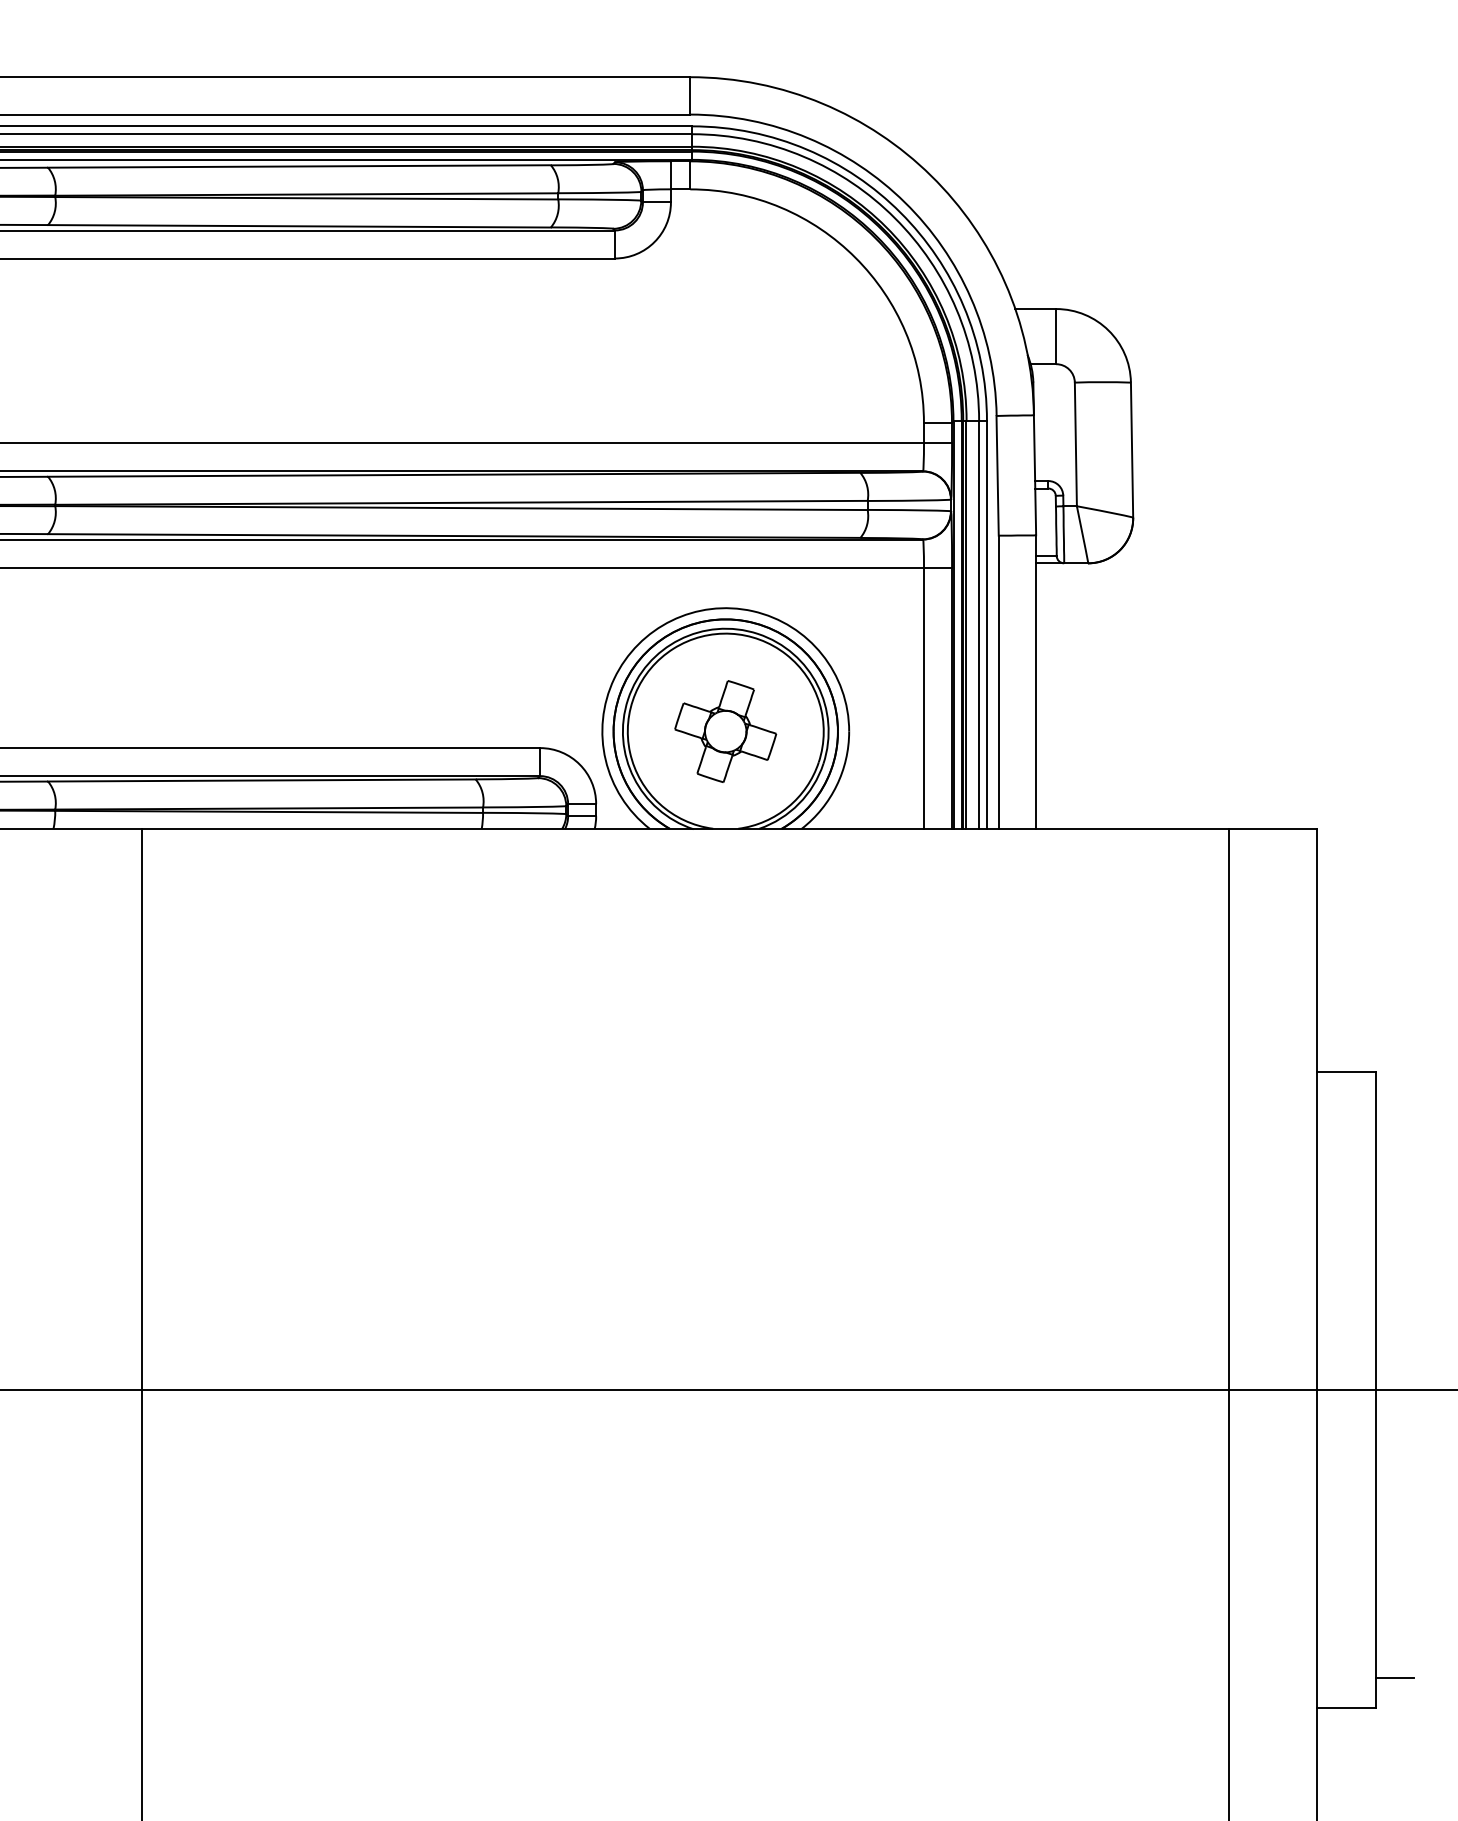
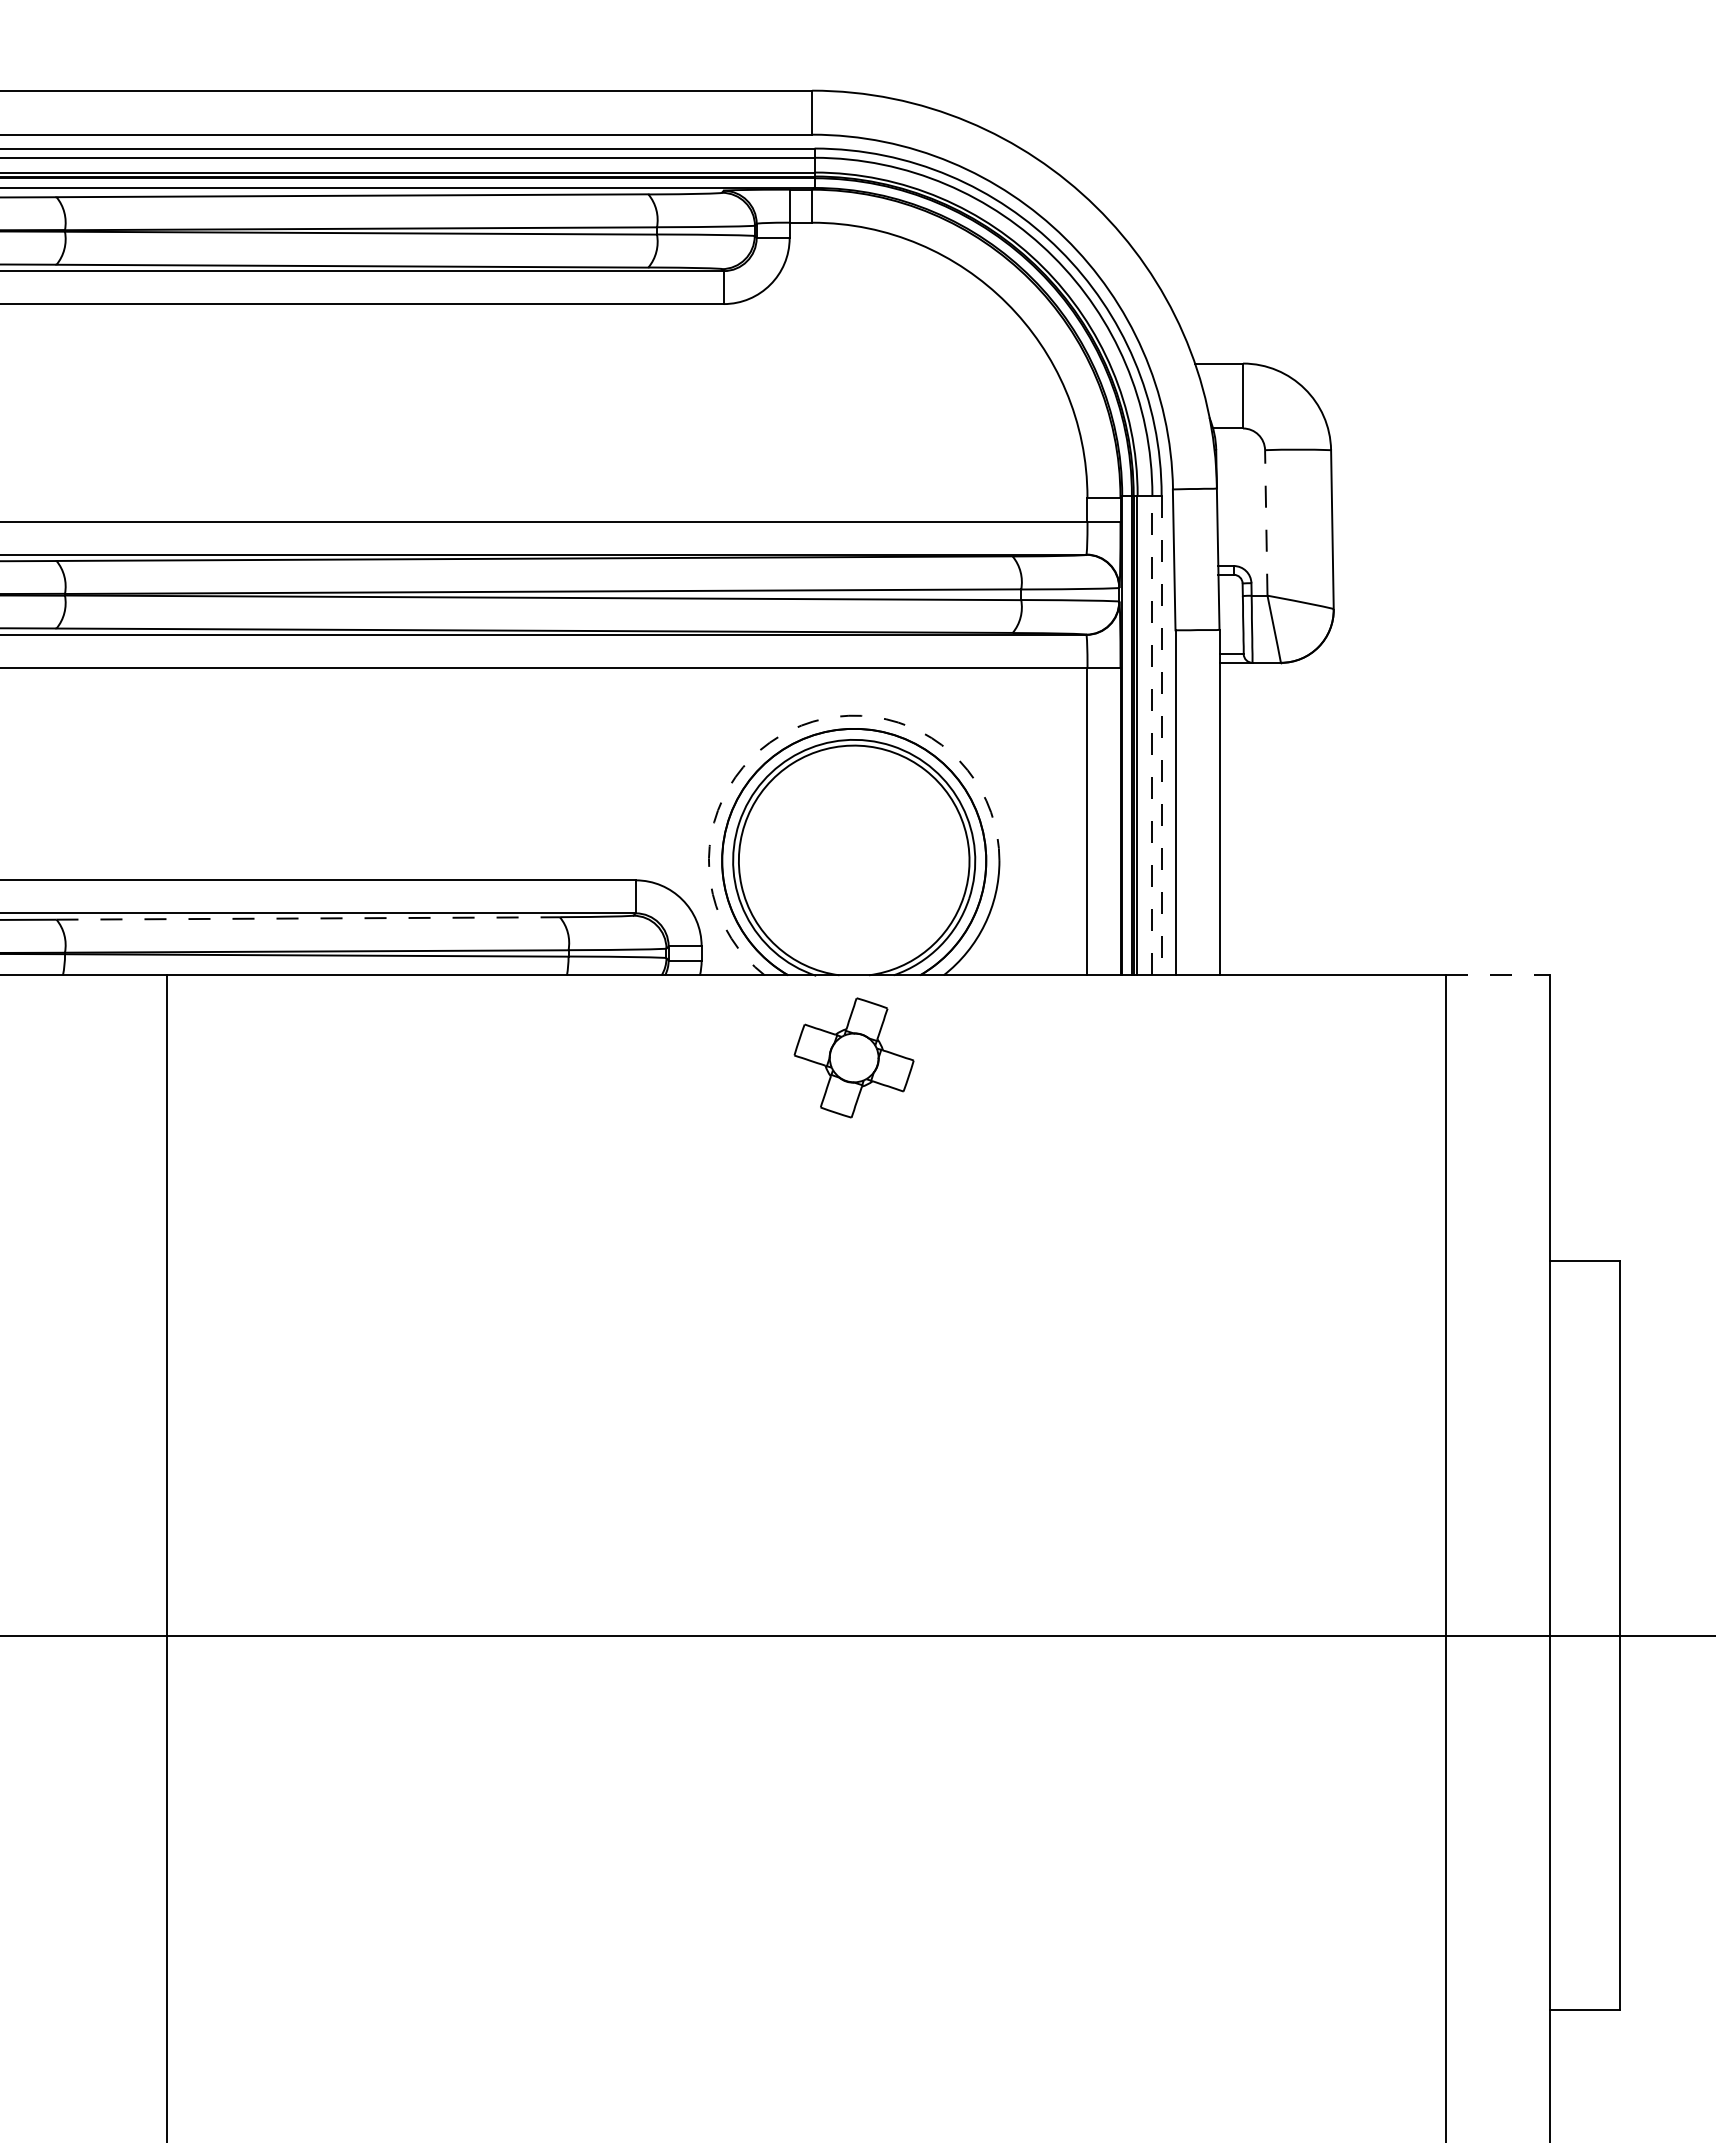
line: (1076, 444) -> (1266, 522), solid -> dashed
arc: (671, 620) -> (790, 730), solid -> dashed
line: (979, 625) -> (1152, 735), solid -> dashed
line: (986, 625) -> (1161, 735), solid -> dashed
part: (725, 731) -> (853, 1057), moved
line: (262, 780) -> (308, 918), solid -> dashed
line: (1273, 828) -> (1498, 975), solid -> dashed
line: (1395, 1677) -> (1642, 1974), removed

